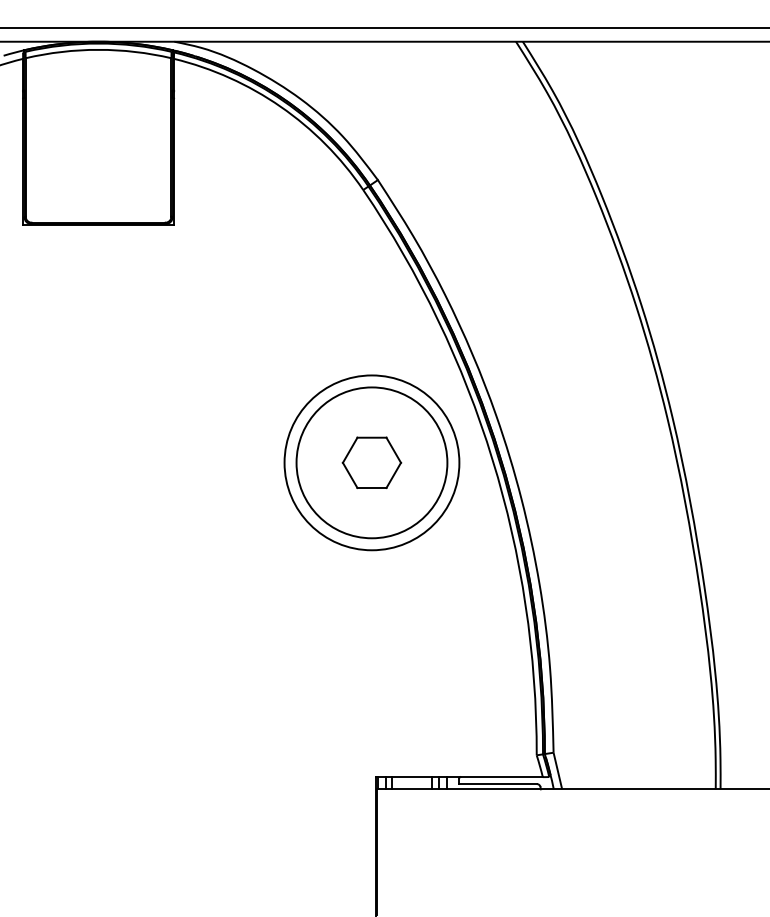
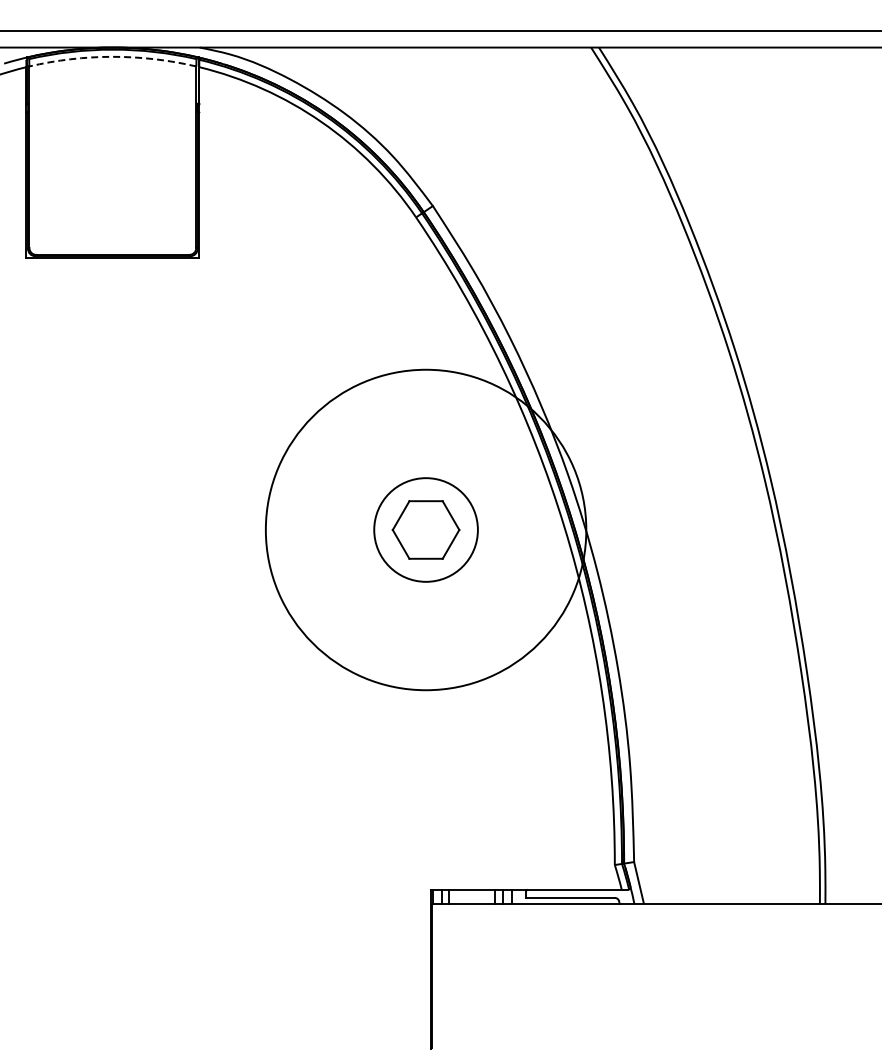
arc: (98, 49) -> (112, 56), solid -> dashed
circle: (371, 462) -> (425, 529), size x0.6
circle: (371, 462) -> (425, 529), size x1.6

